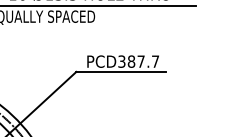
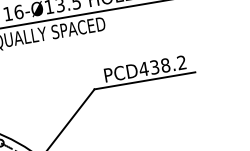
text: (137, 61) -> (161, 65), PCD387.7 -> PCD438.2

